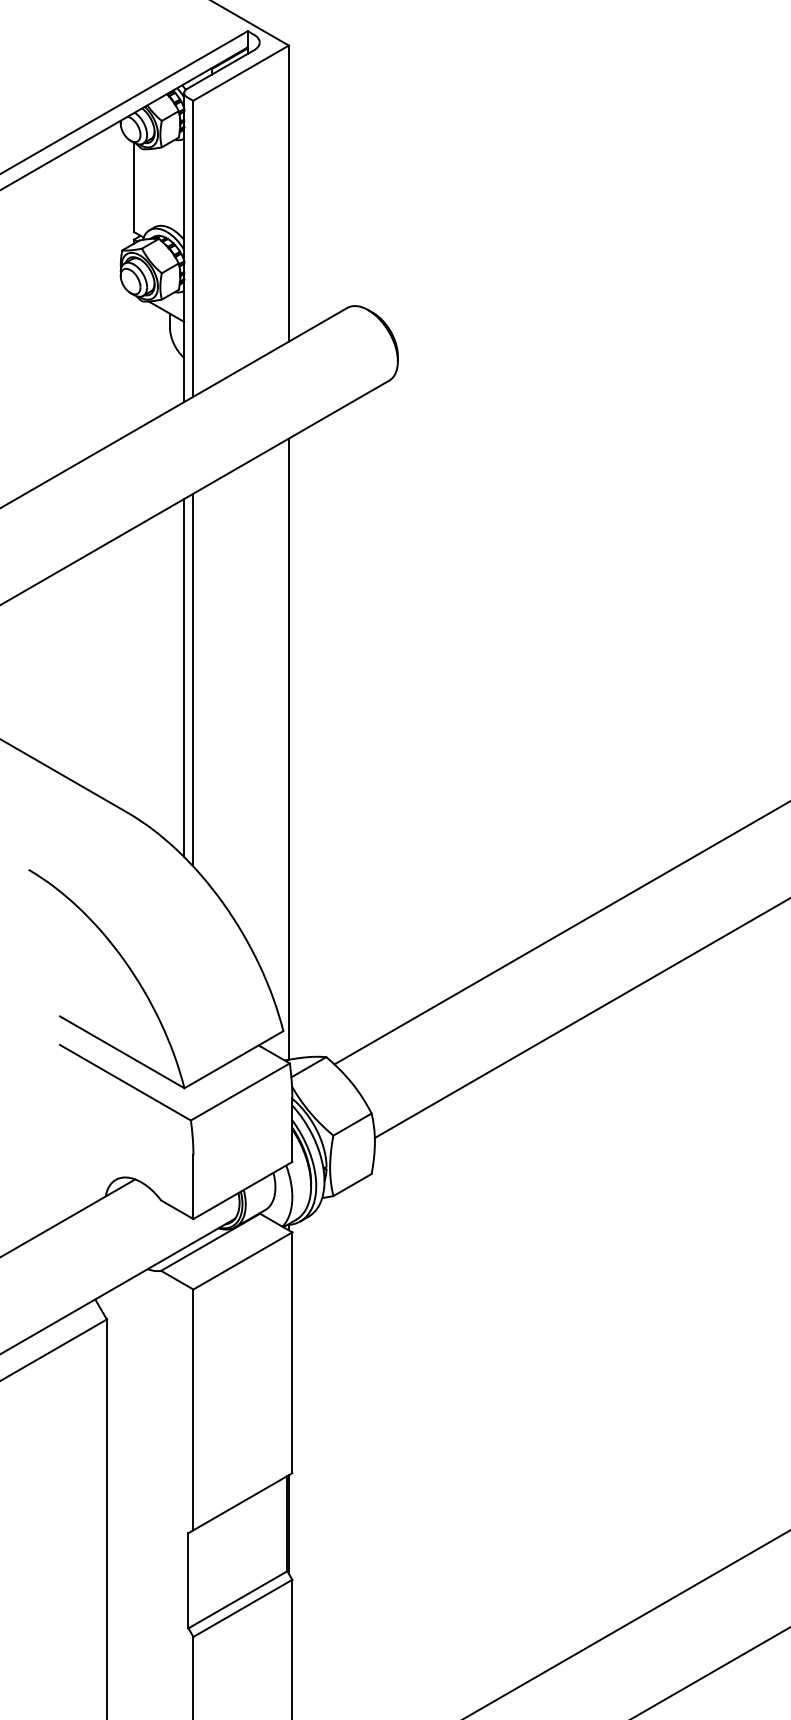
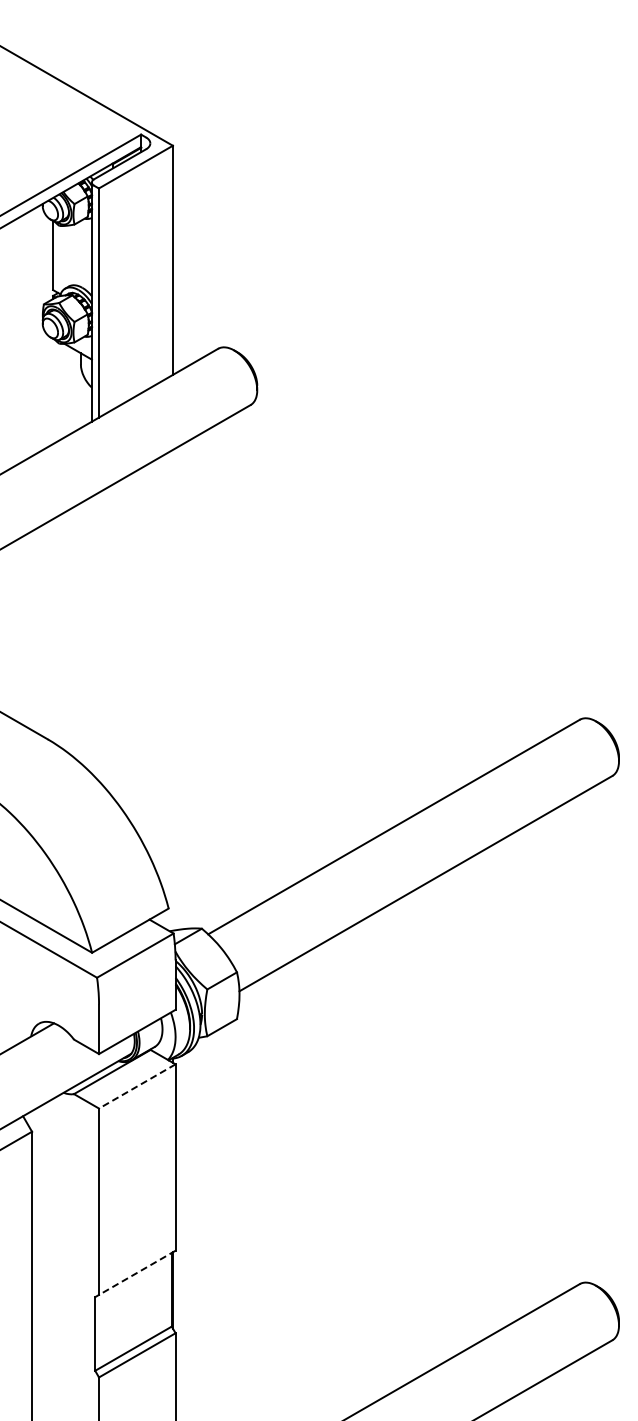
line: (183, 677) -> (91, 634), removed
line: (192, 679) -> (98, 636), removed
line: (288, 748) -> (172, 689), removed
line: (241, 1261) -> (136, 1086), solid -> dashed
line: (241, 1502) -> (136, 1273), solid -> dashed

